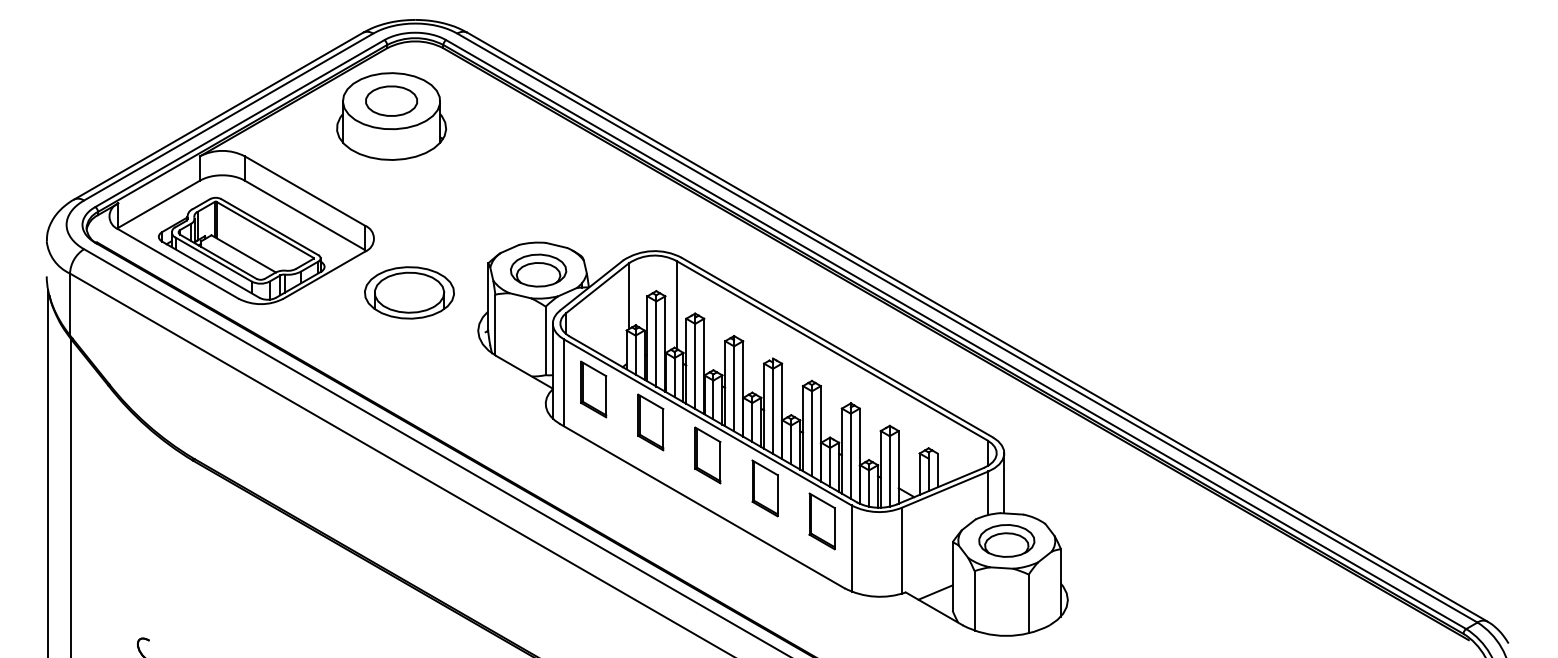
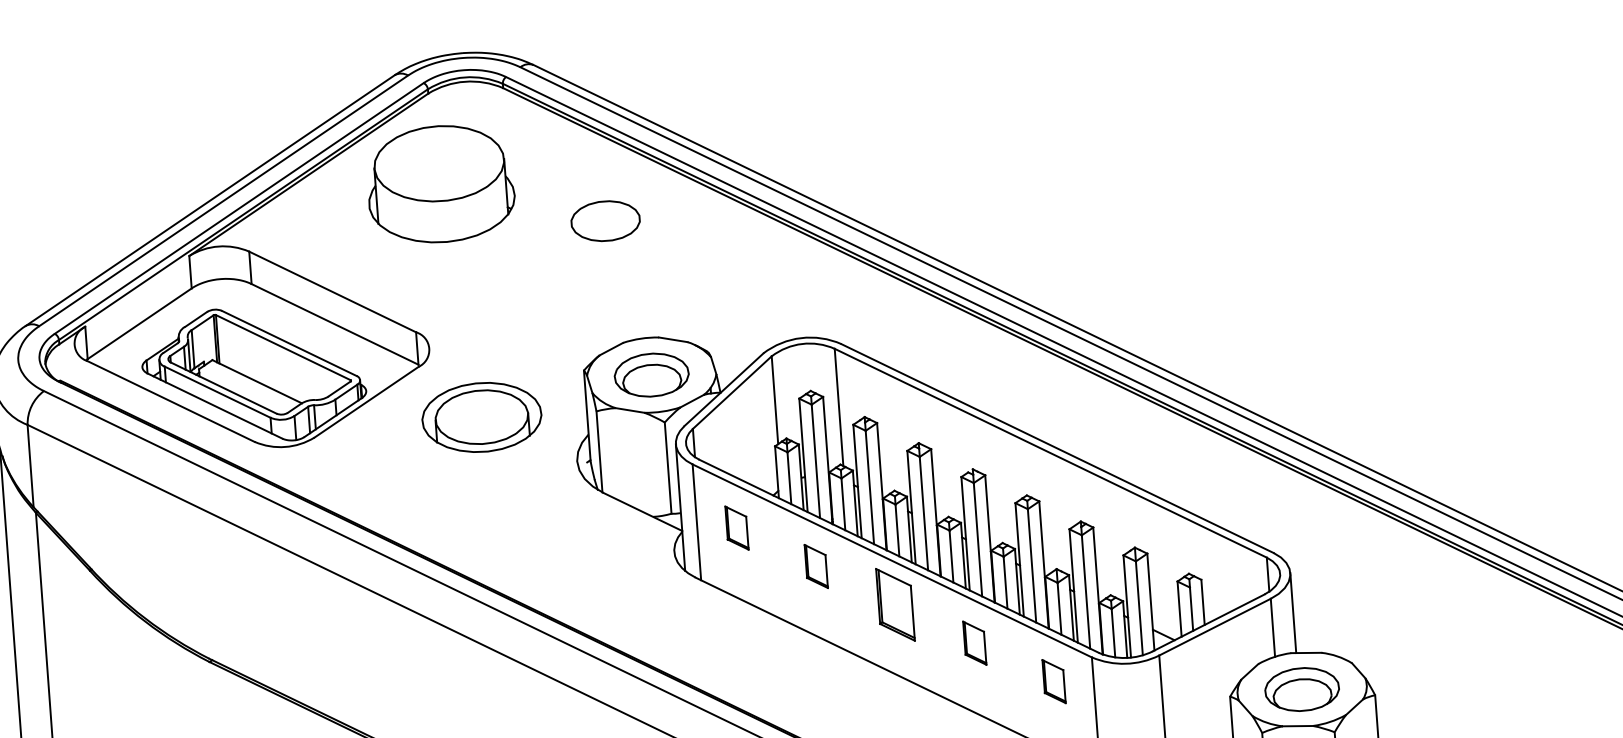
part: (391, 100) -> (605, 220), moved
part: (593, 389) -> (736, 528), size x0.6
part: (650, 422) -> (815, 566), size x0.6
part: (764, 488) -> (974, 643), size x0.6
part: (821, 521) -> (1053, 681), size x0.6

